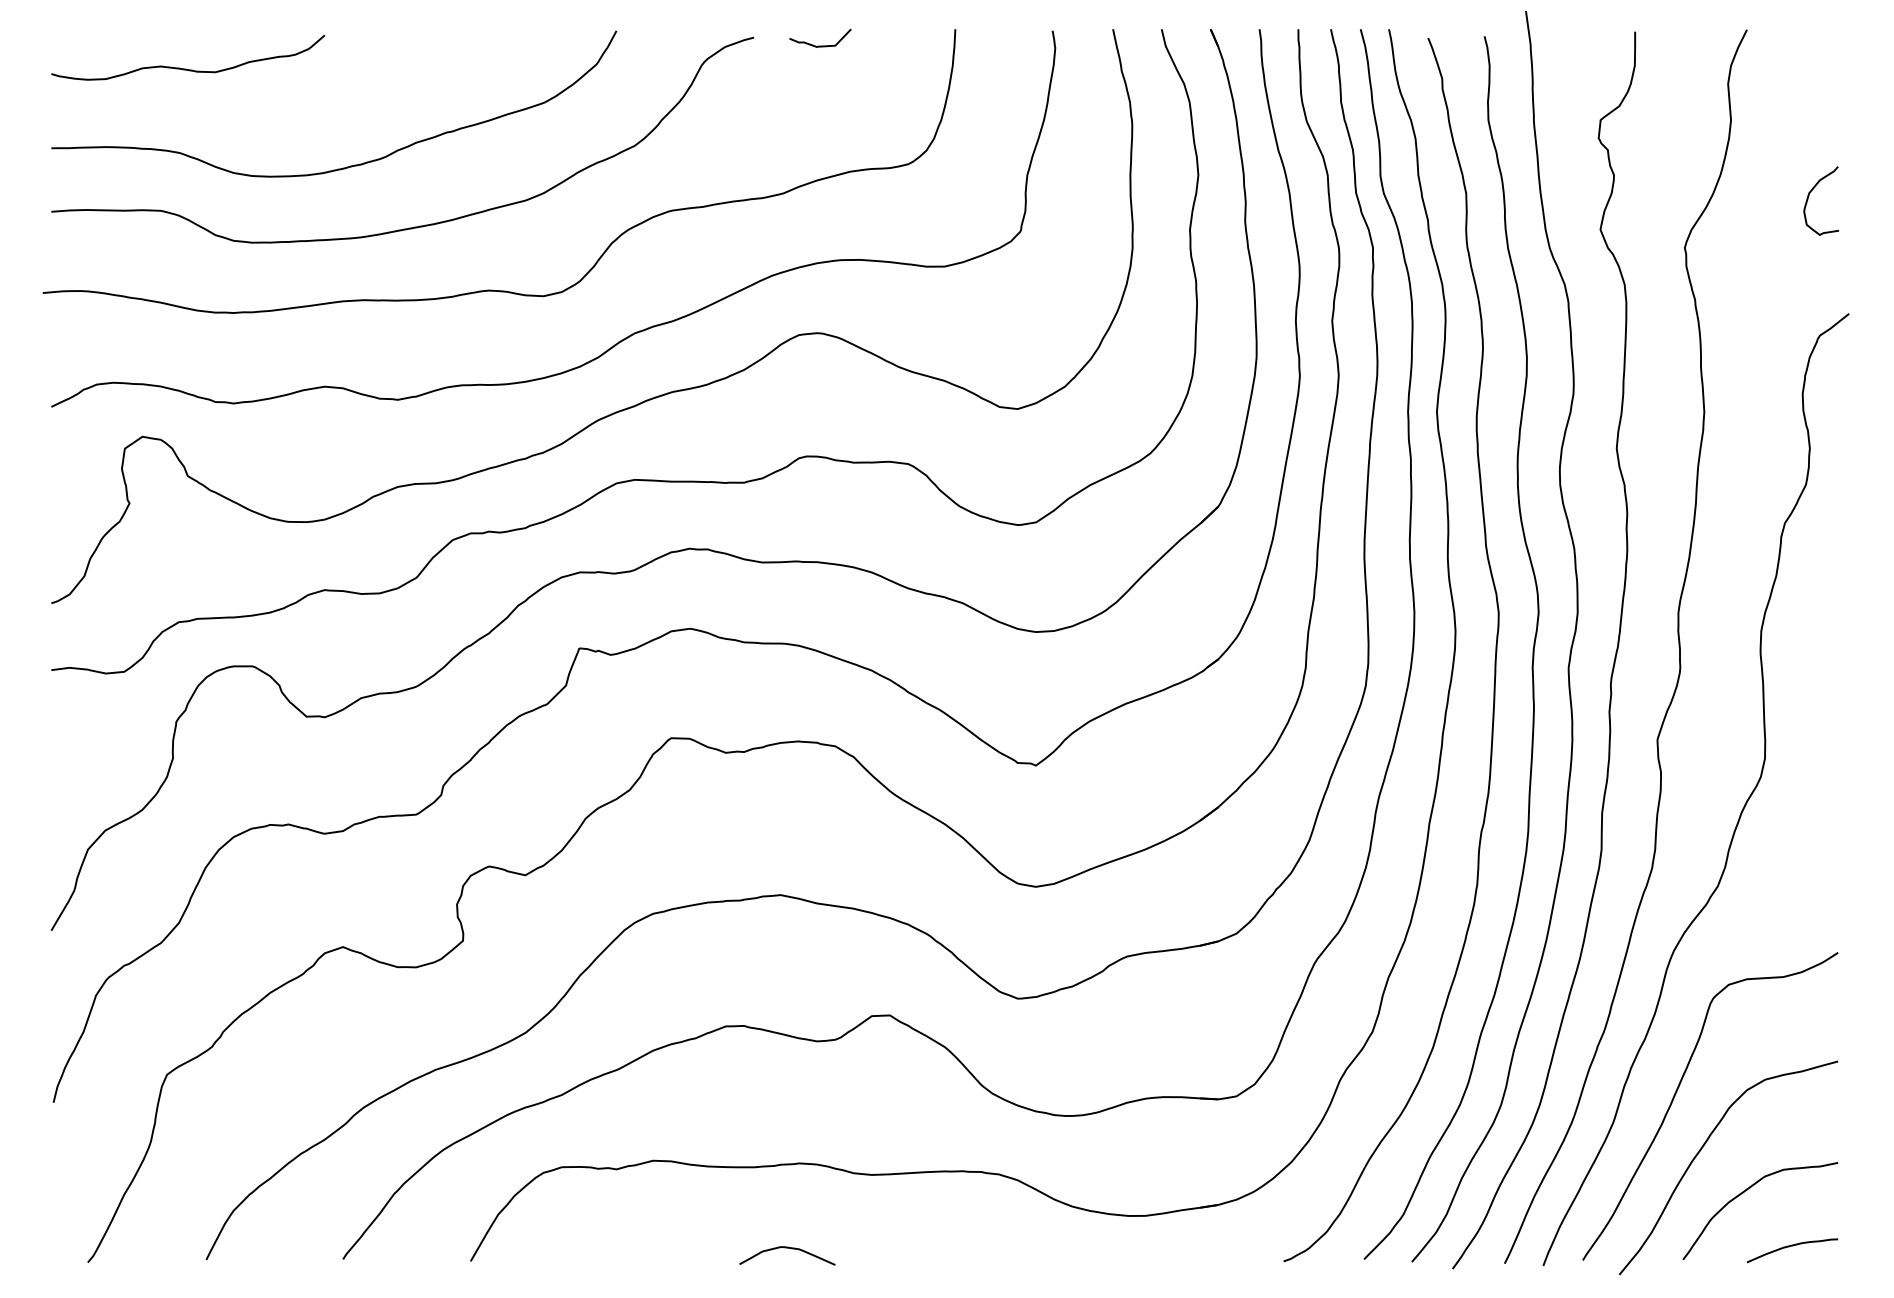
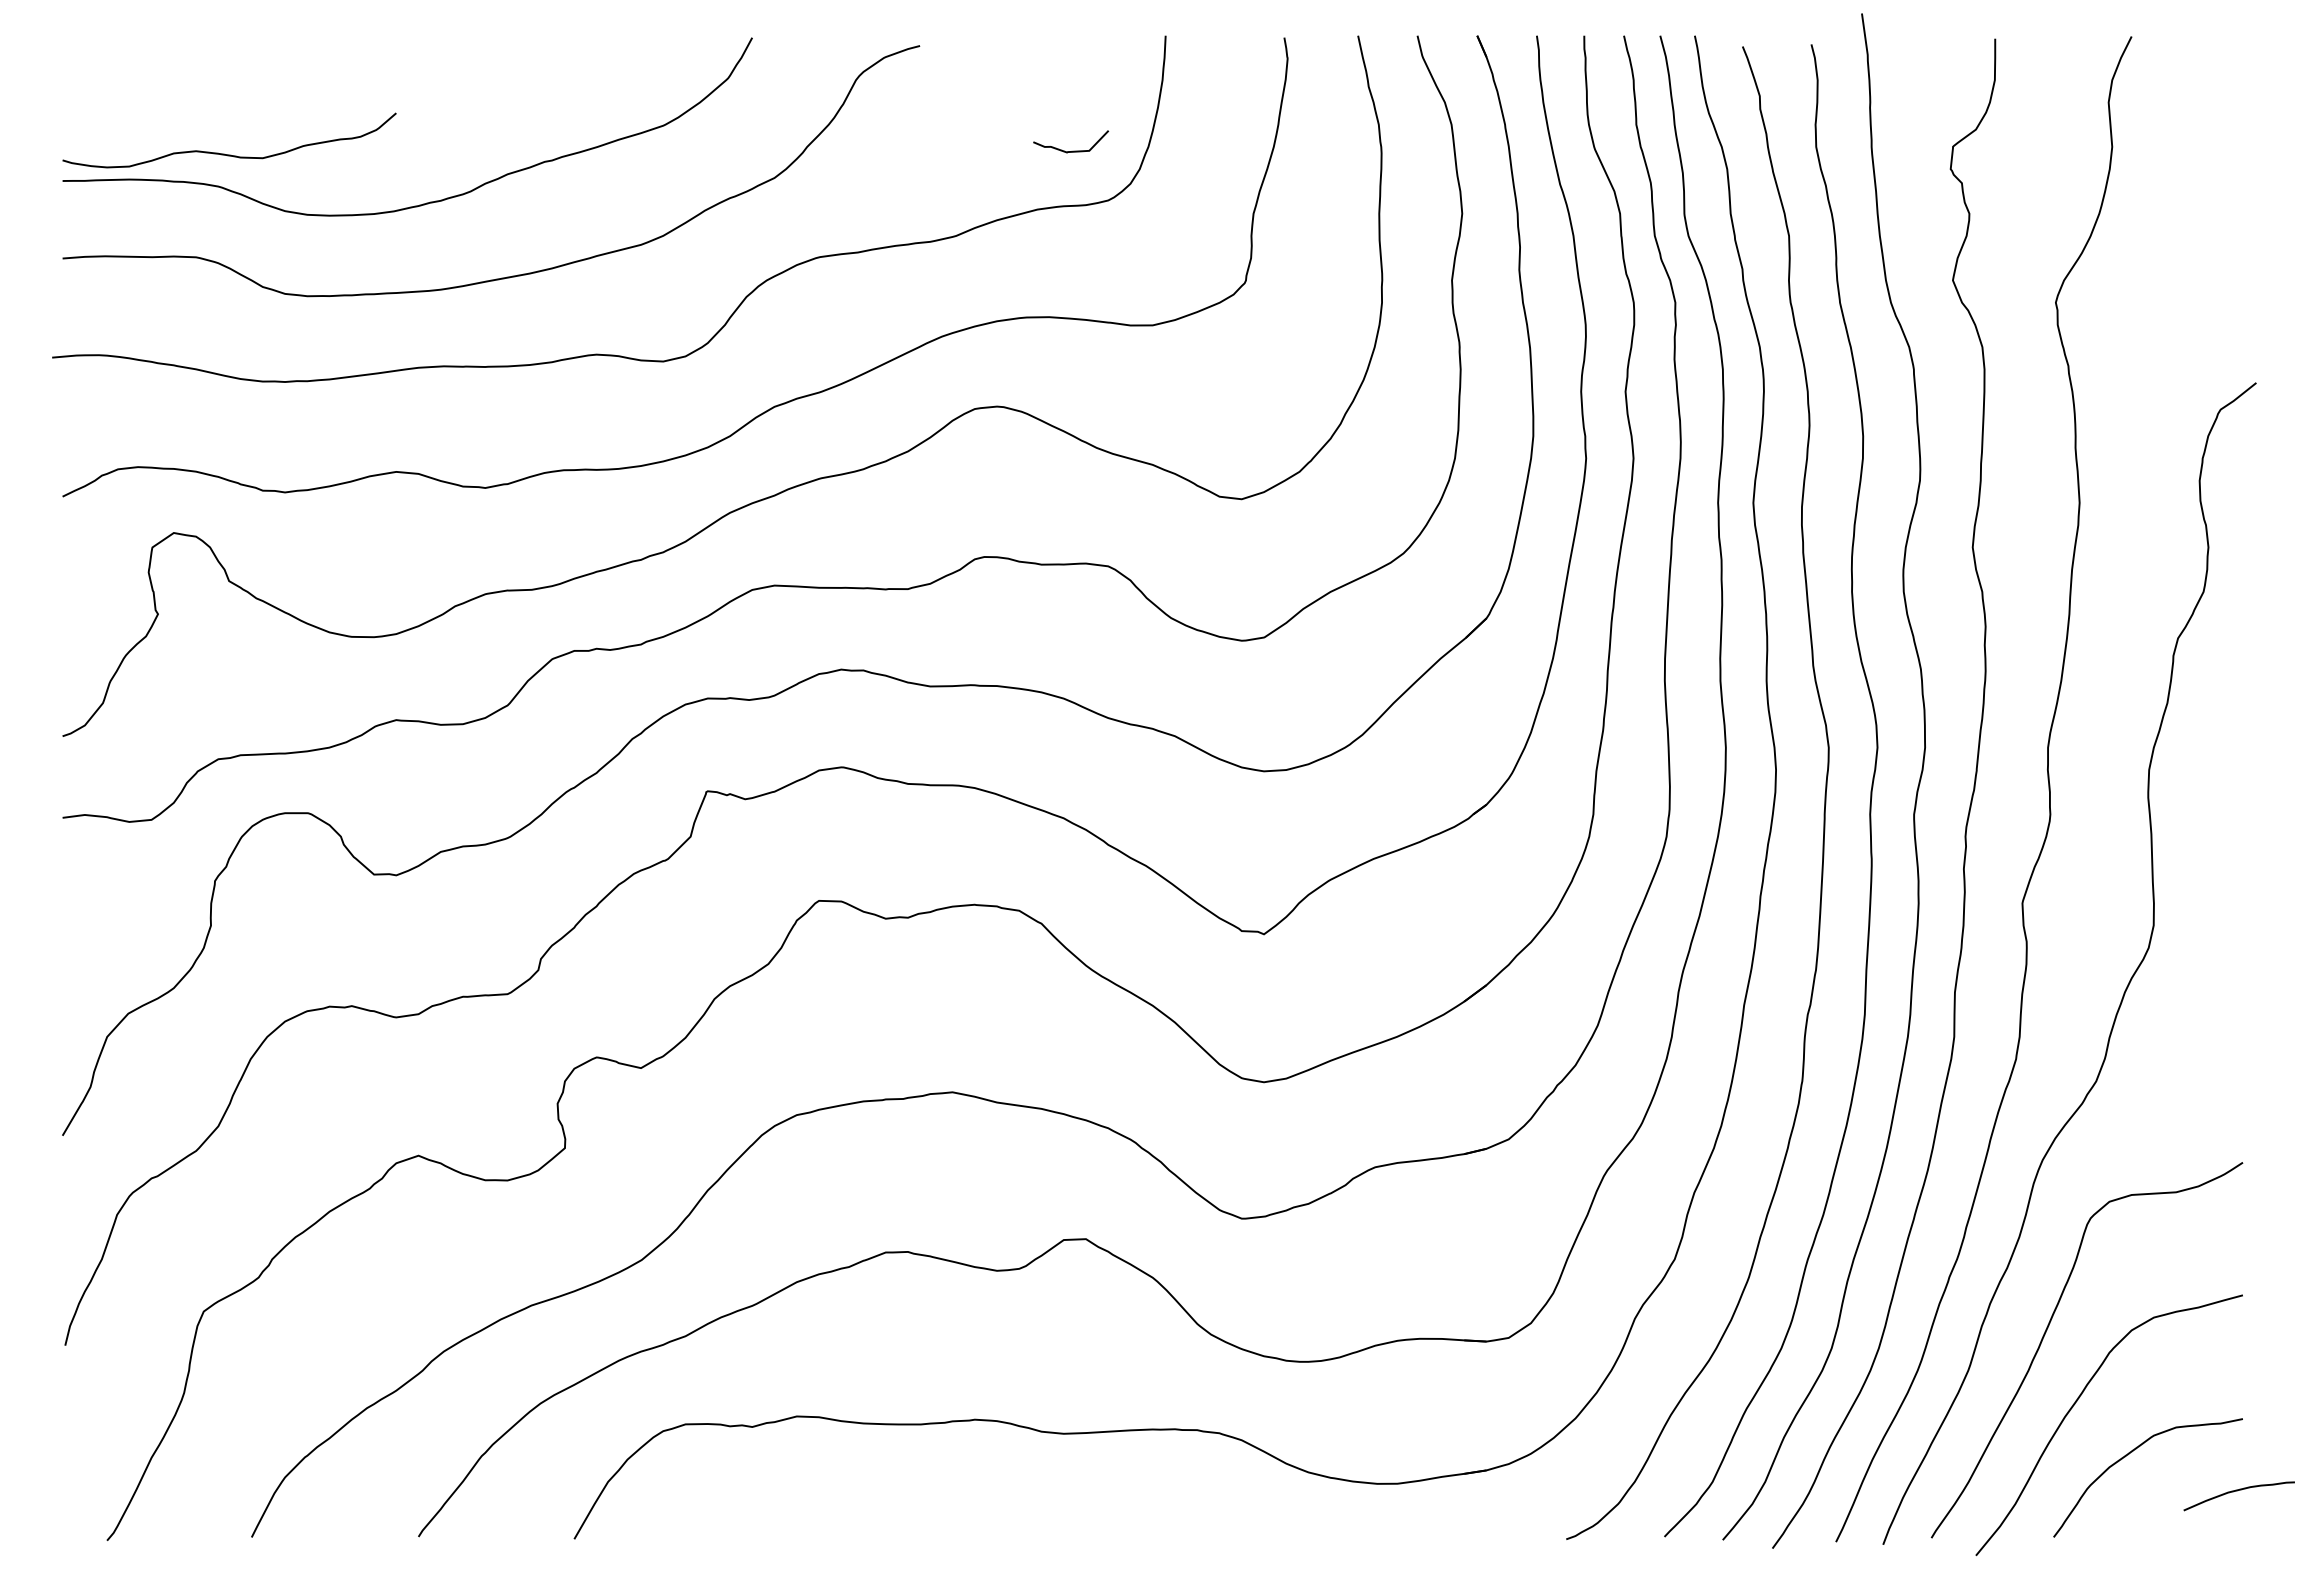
curve: (821, 45) -> (1072, 150), moved
curve: (184, 68) -> (224, 153), moved
curve: (1809, 197) -> (2207, 240), removed
curve: (1791, 1246) -> (2237, 1491), moved
curve: (787, 1248) -> (960, 1523), removed

